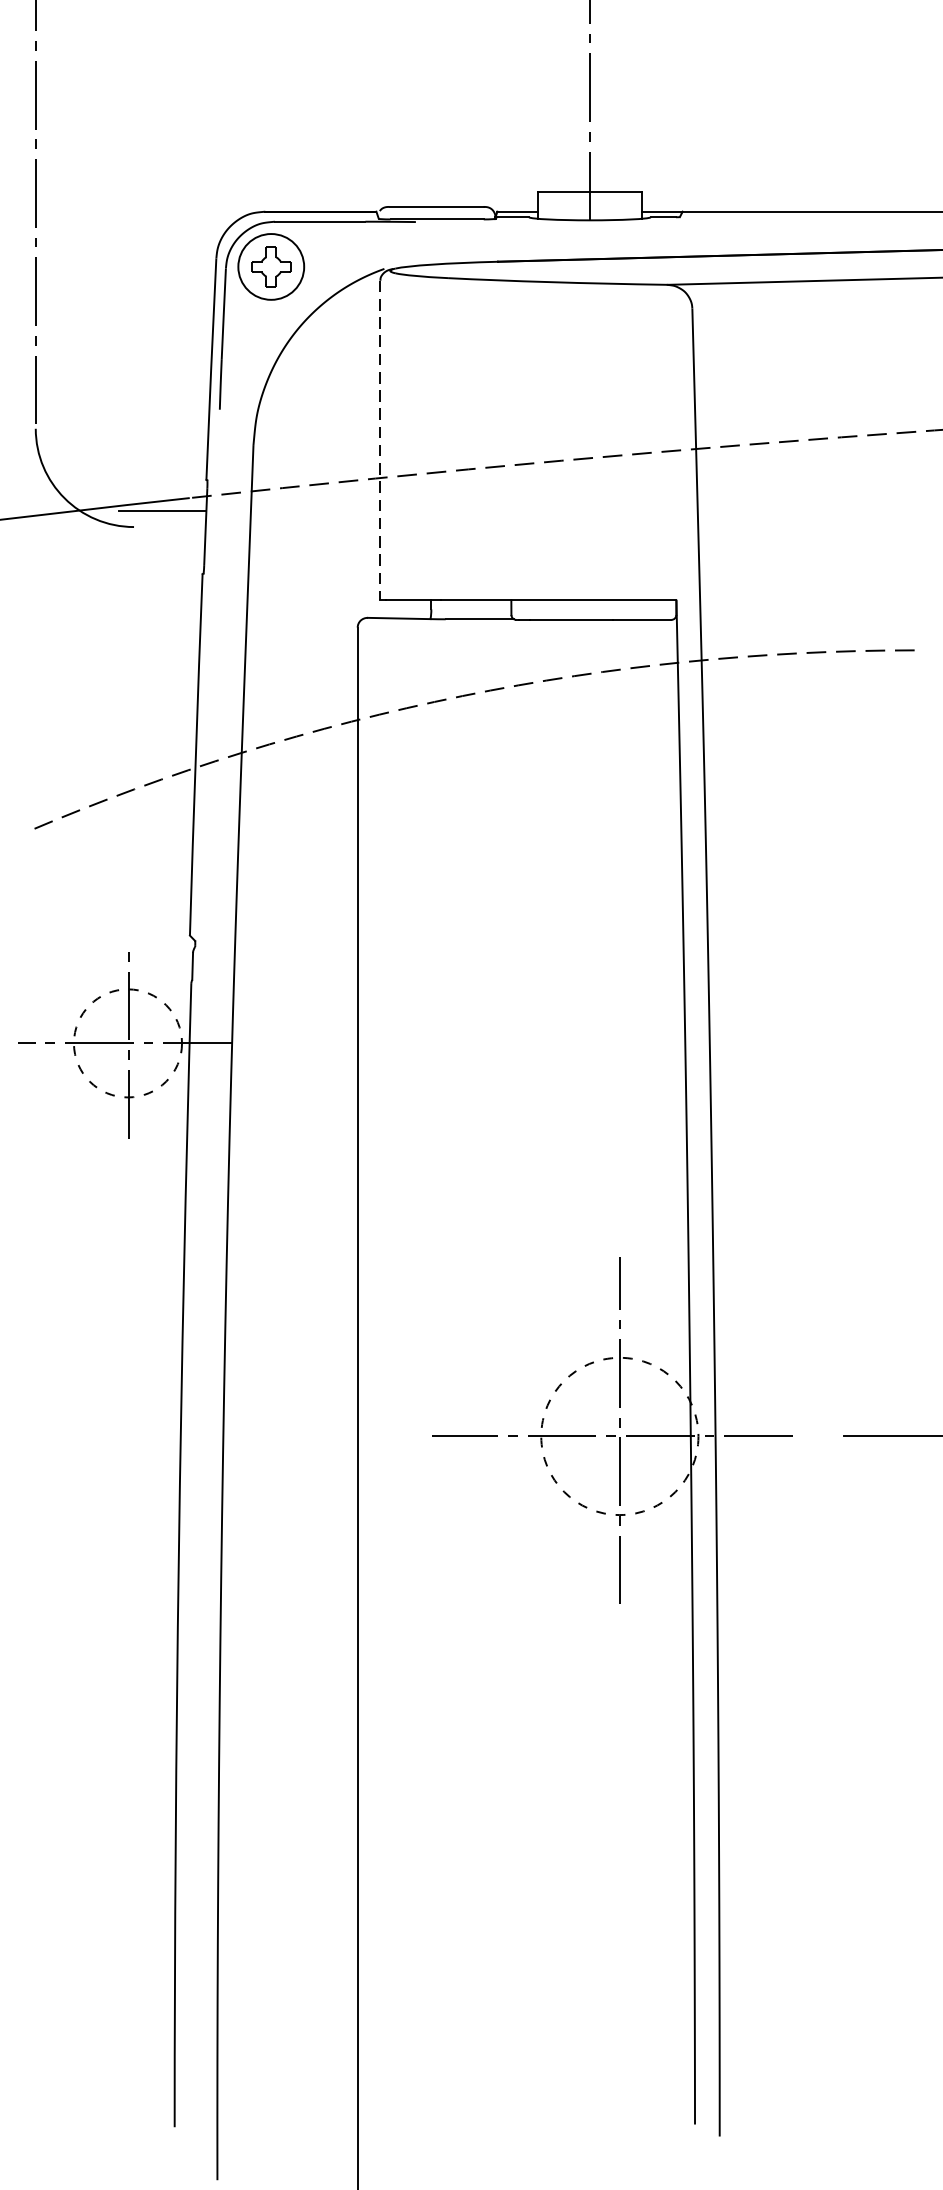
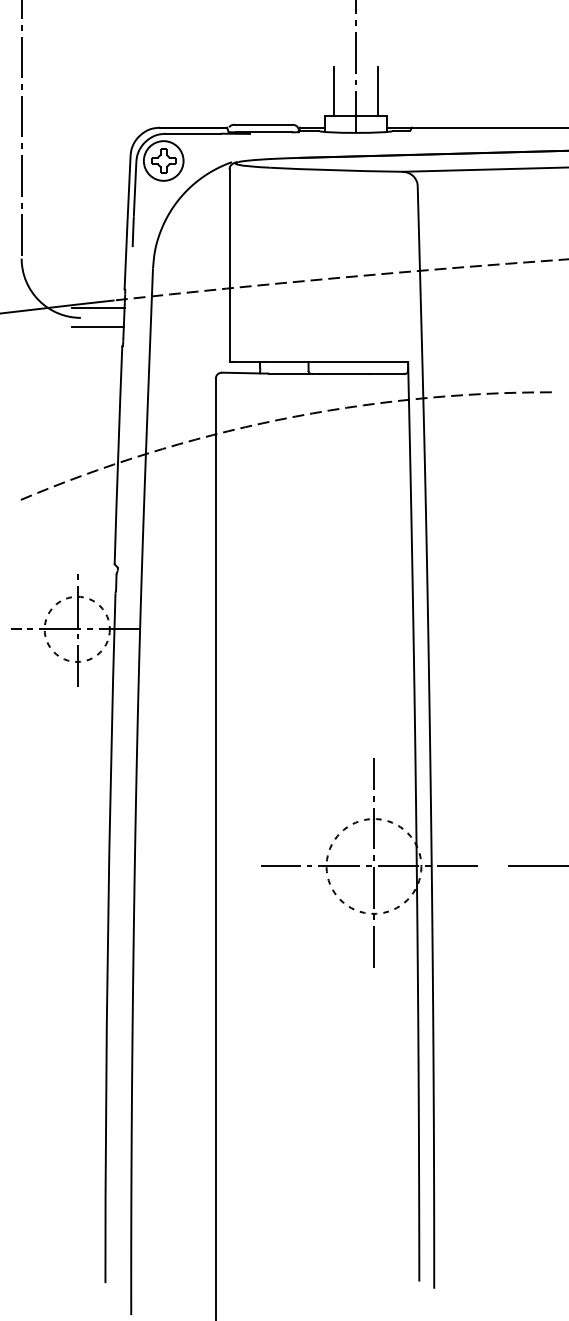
line: (554, 151) -> (334, 91), added
line: (625, 151) -> (377, 91), added
line: (380, 441) -> (229, 266), dashed -> solid
line: (161, 542) -> (97, 327), added

